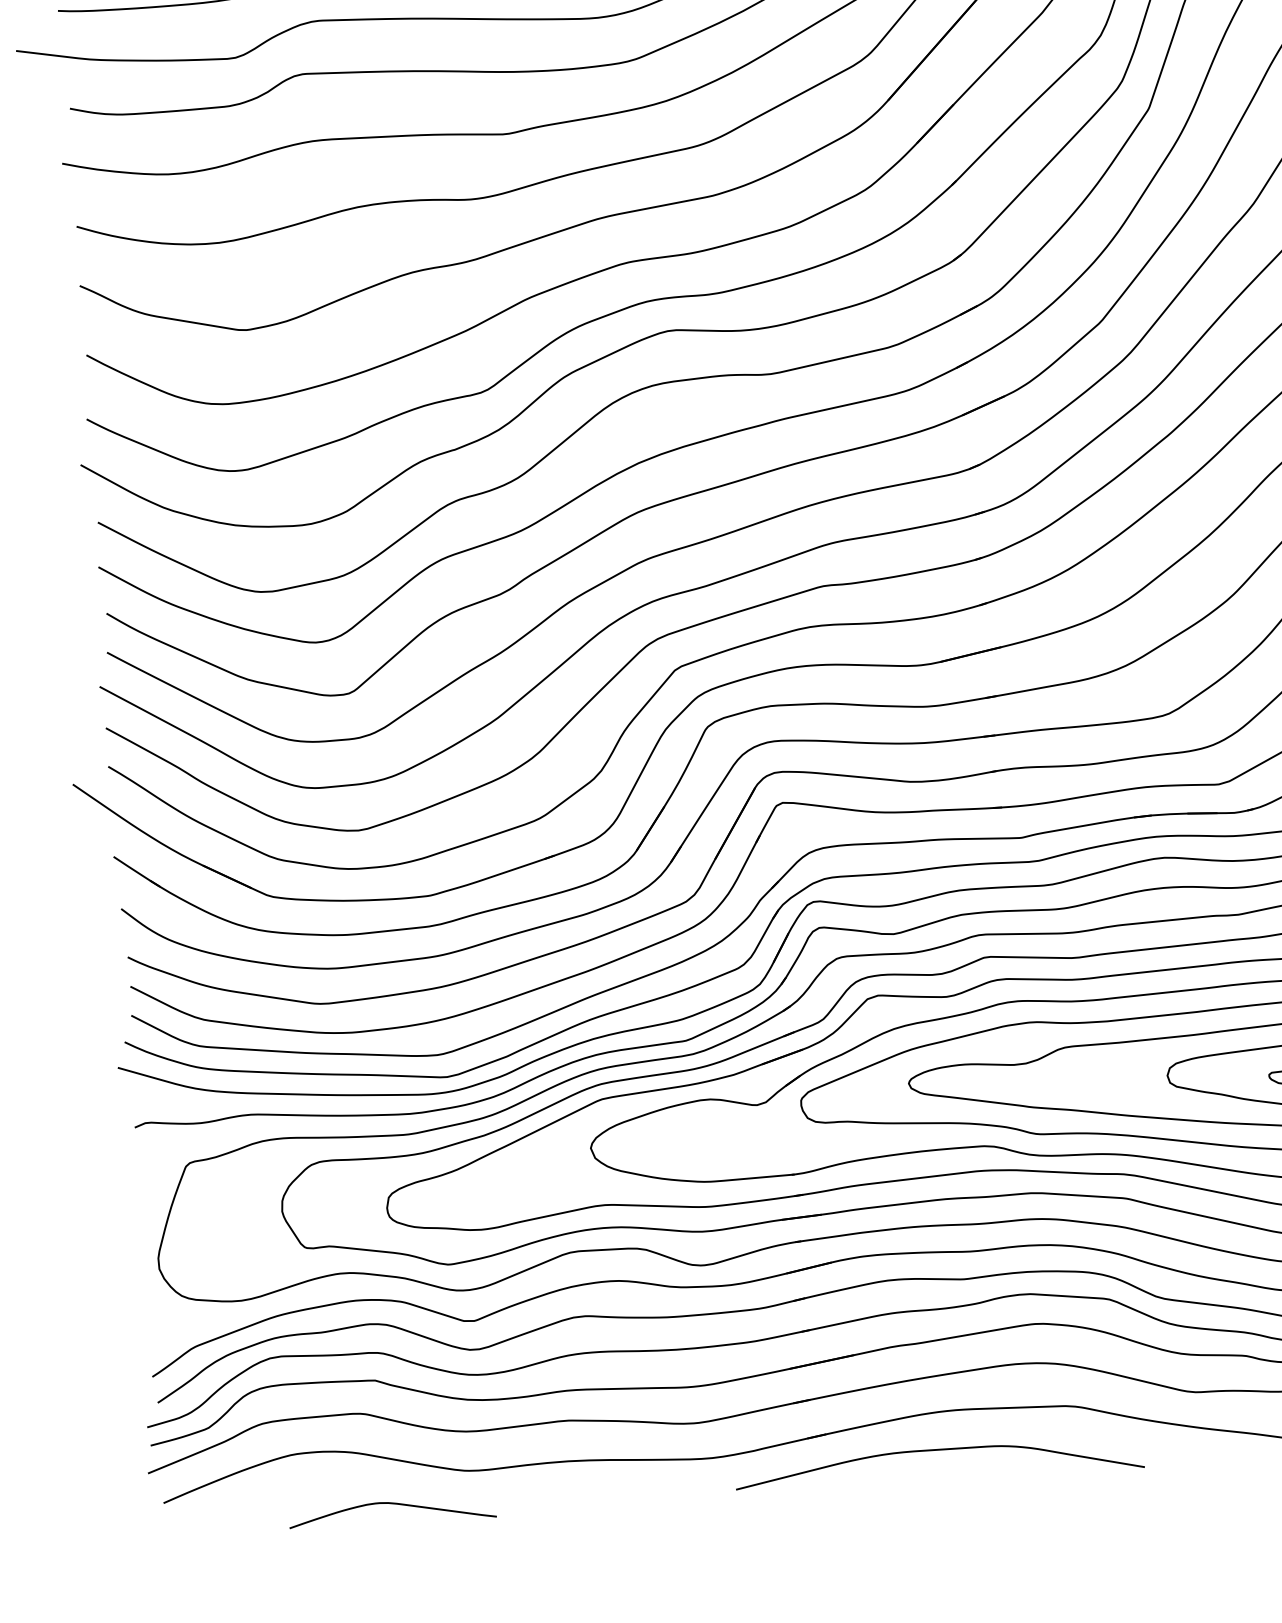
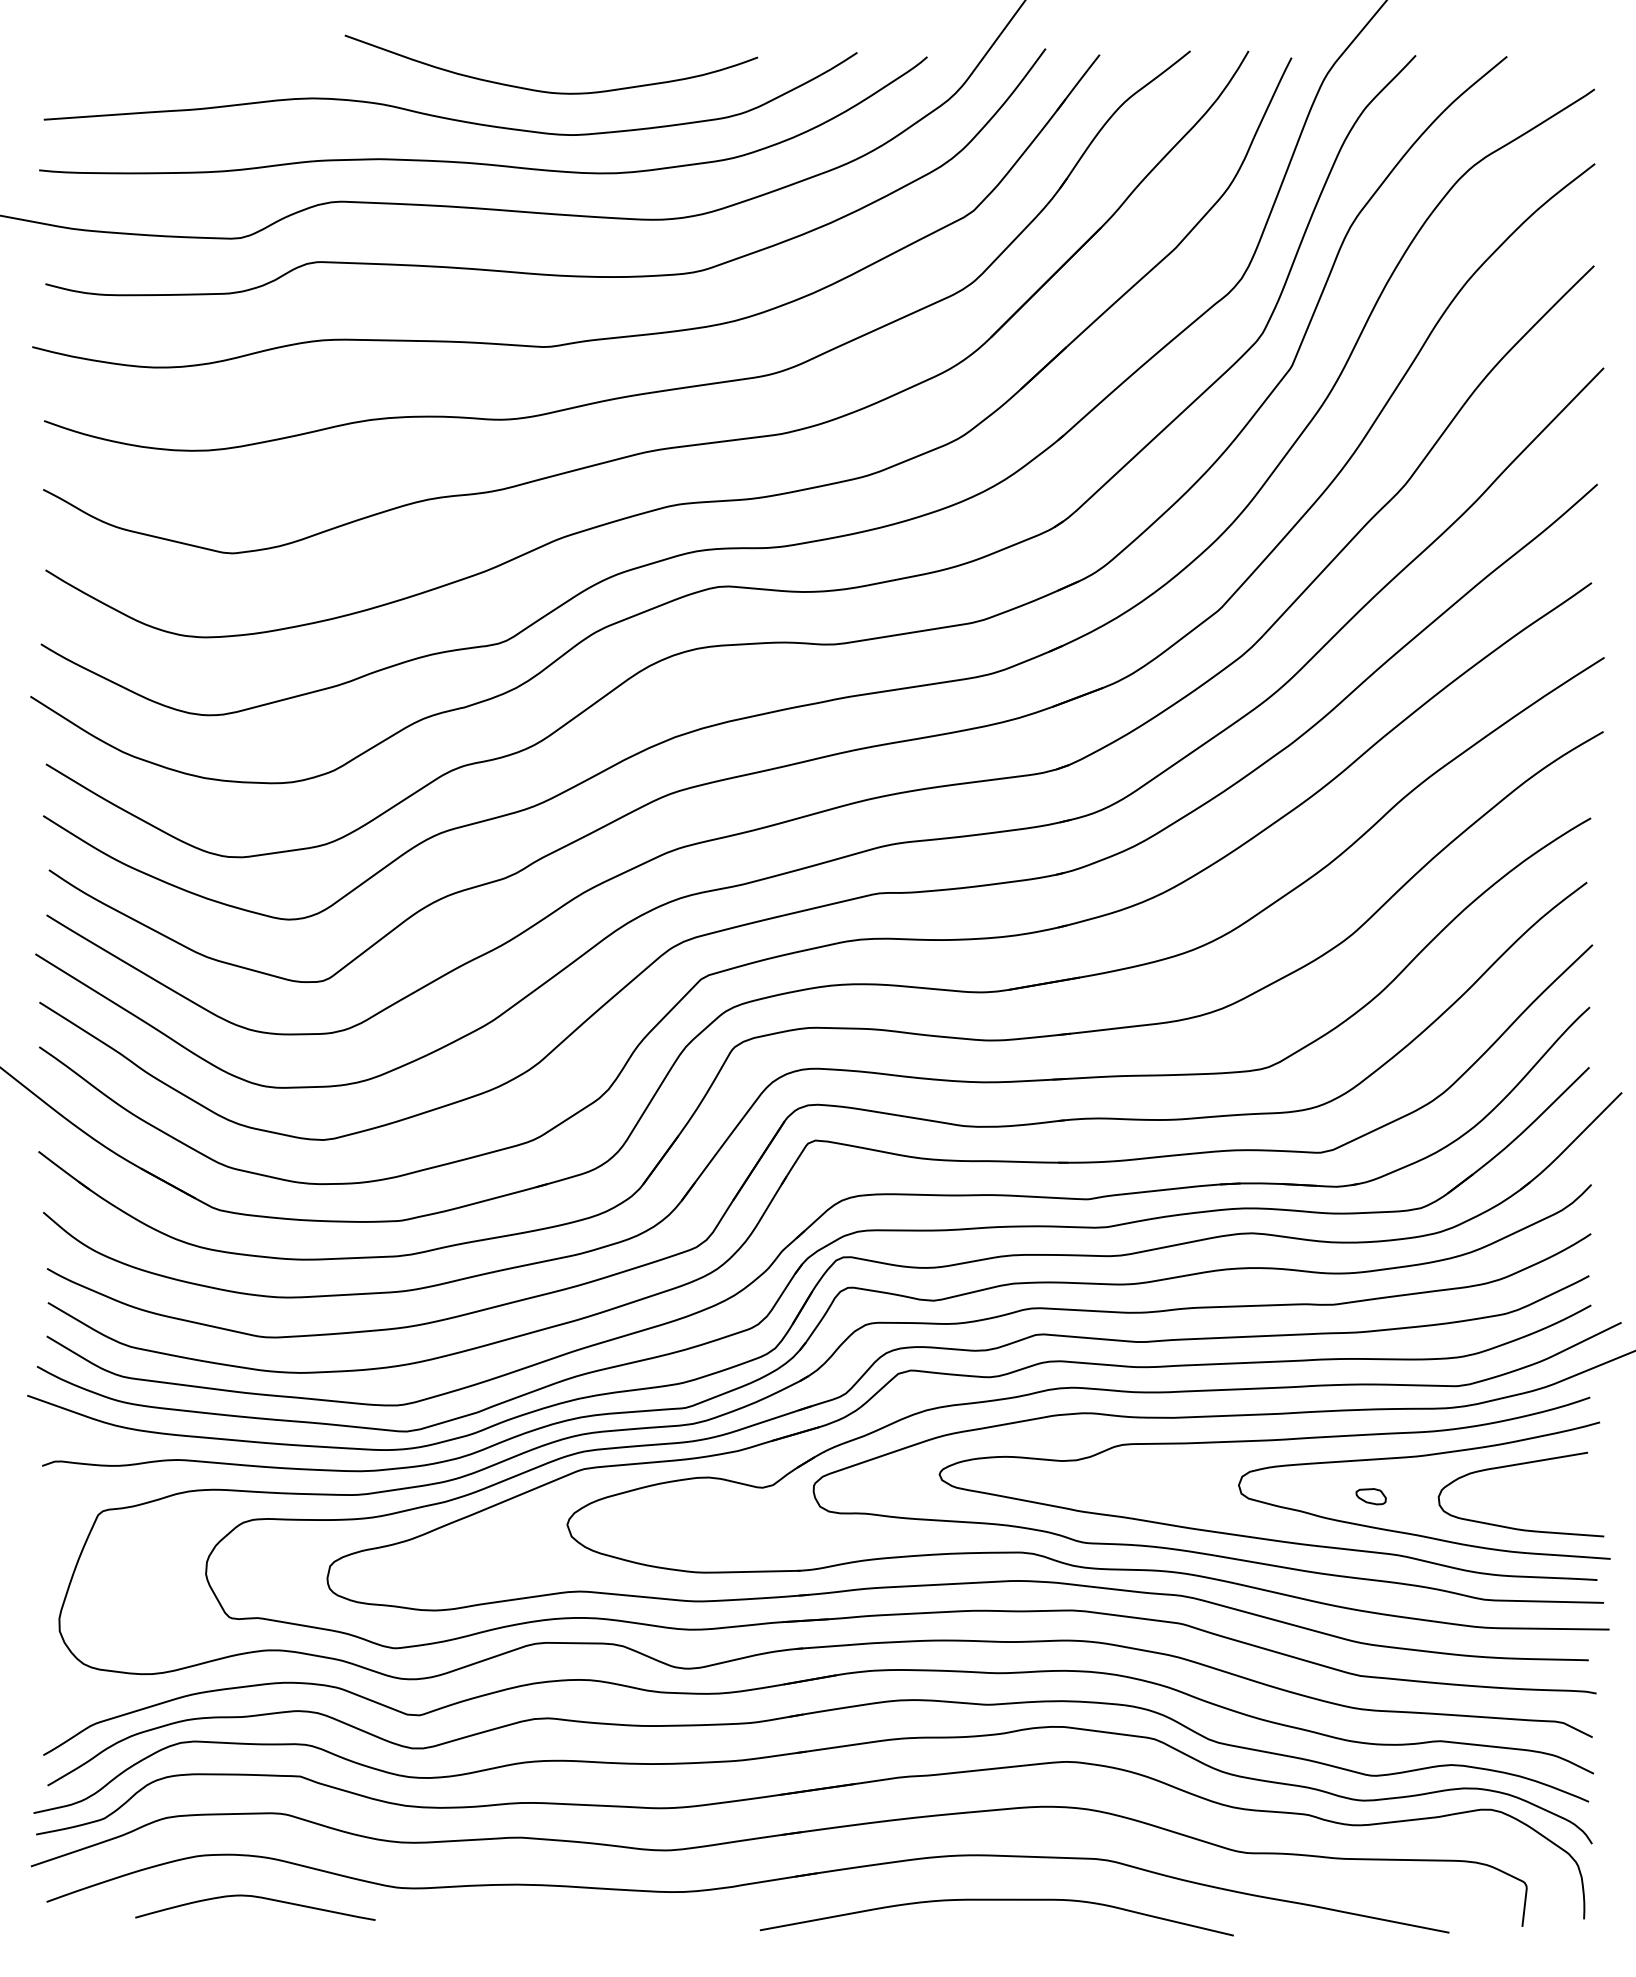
curve: (938, 1450) -> (996, 1900), moved
curve: (395, 1504) -> (259, 1898), moved

